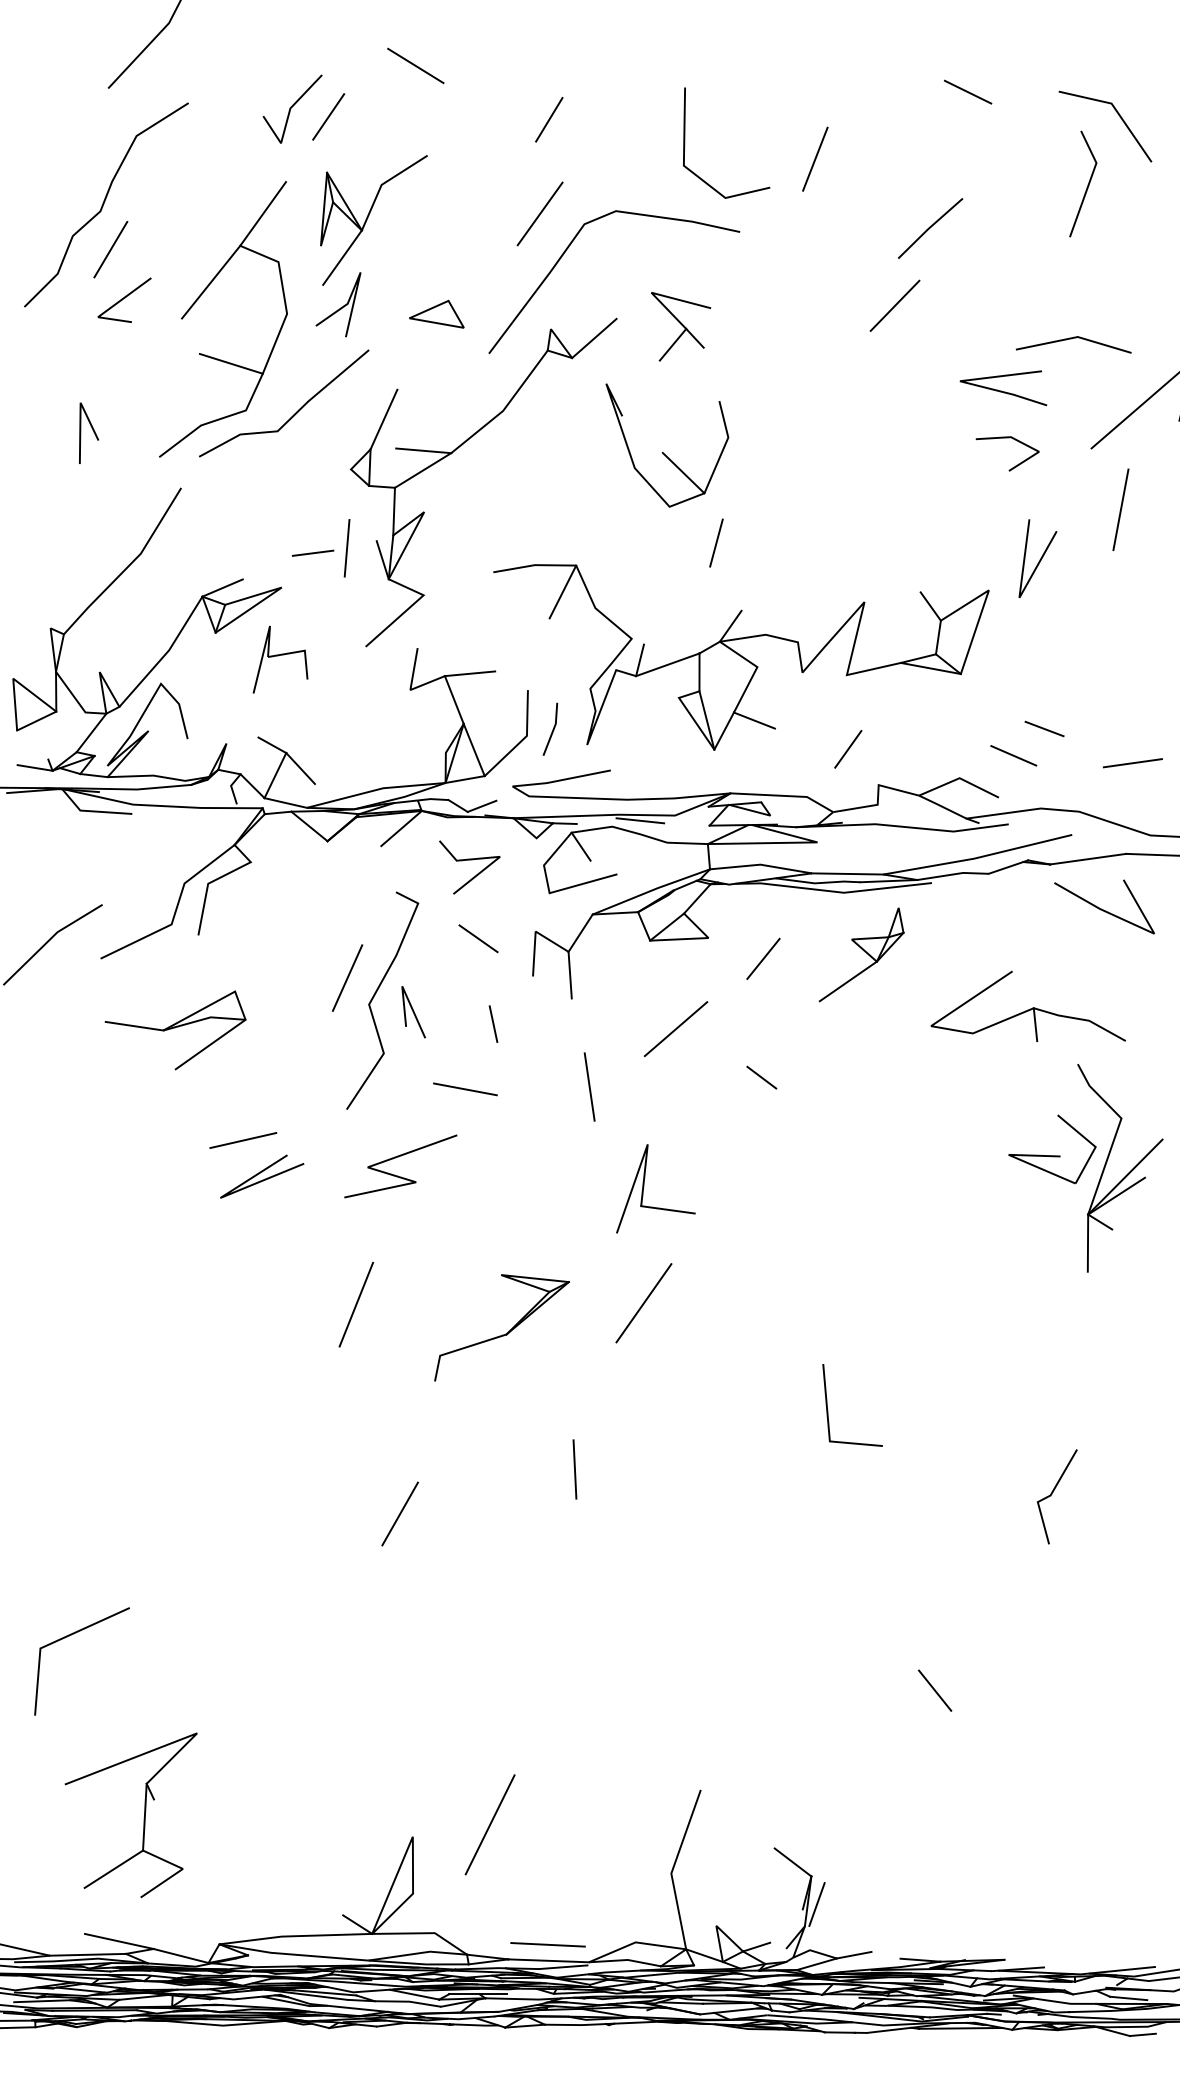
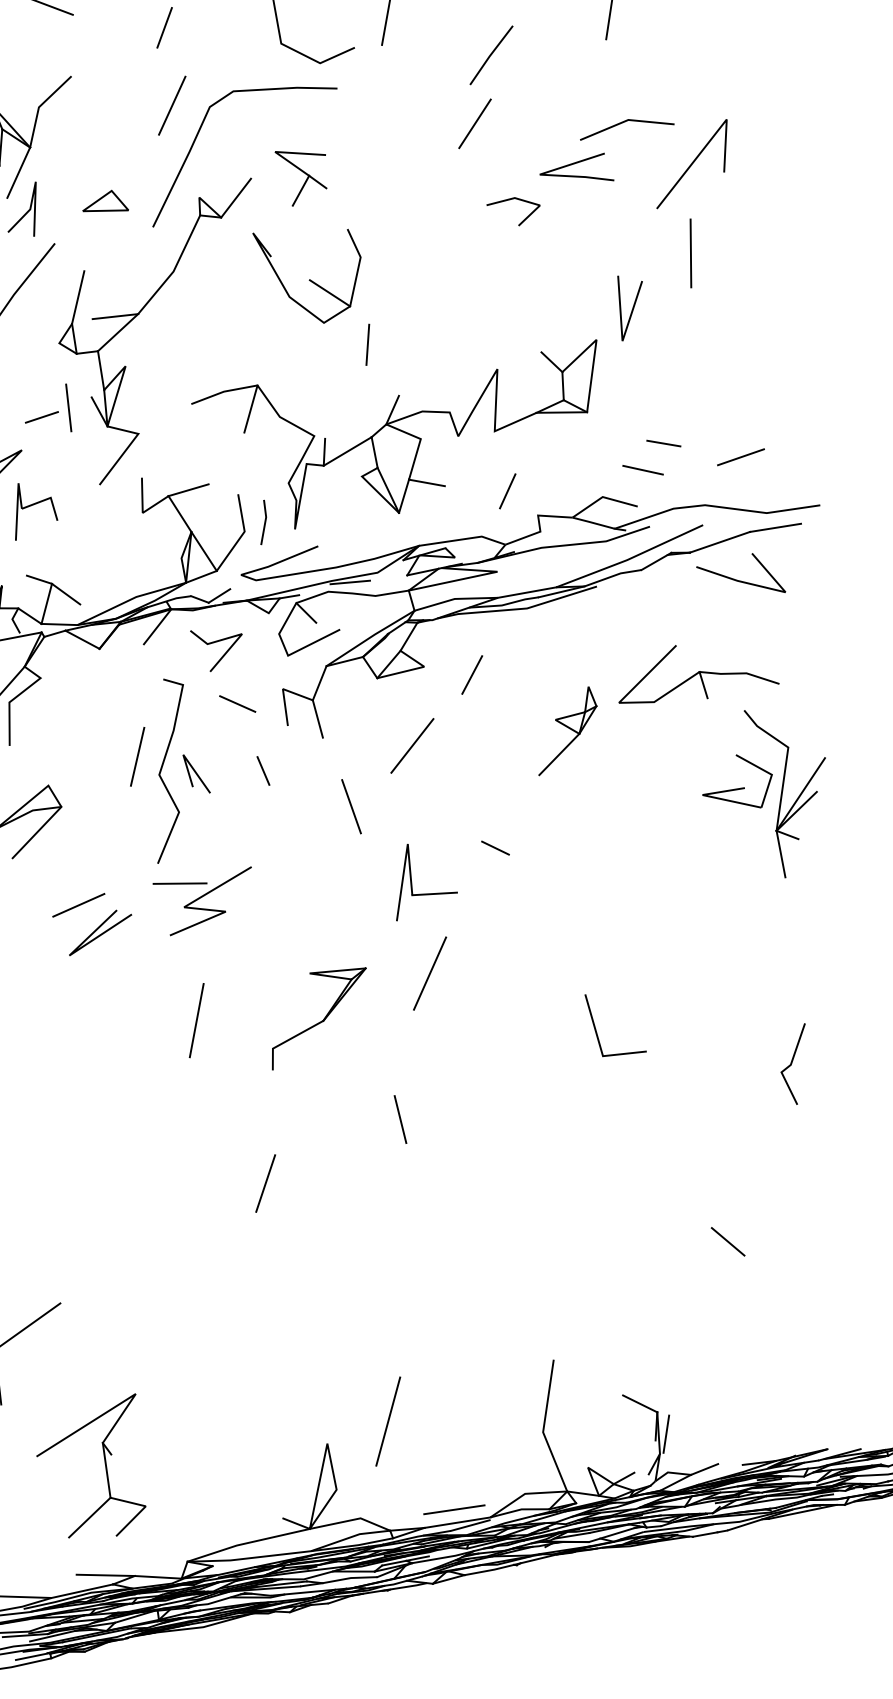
line: (1015, 465) -> (523, 220), moved
part: (861, 954) -> (565, 730), moved
line: (761, 1077) -> (495, 848), moved
line: (465, 1089) -> (180, 883), moved

